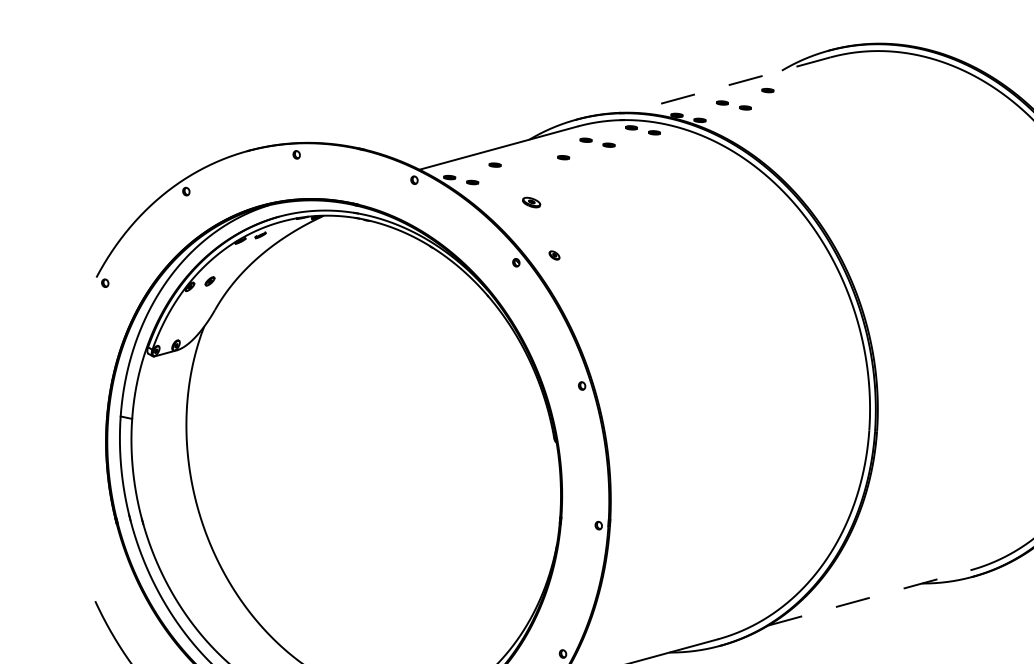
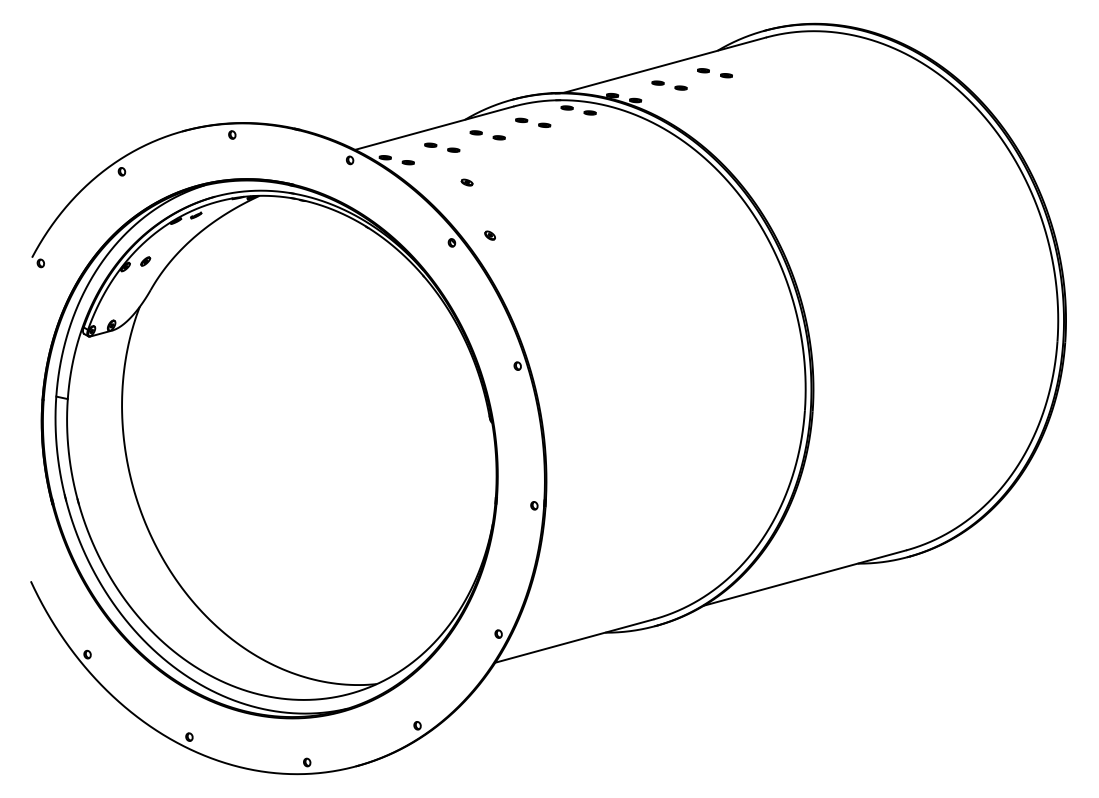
line: (728, 85) -> (664, 65), dashed -> solid
part: (790, 95) -> (726, 75), added
part: (539, 152) -> (475, 132), added
part: (517, 169) -> (453, 149), added
part: (530, 202) -> (466, 182), size x0.62
line: (869, 598) -> (805, 578), dashed -> solid

